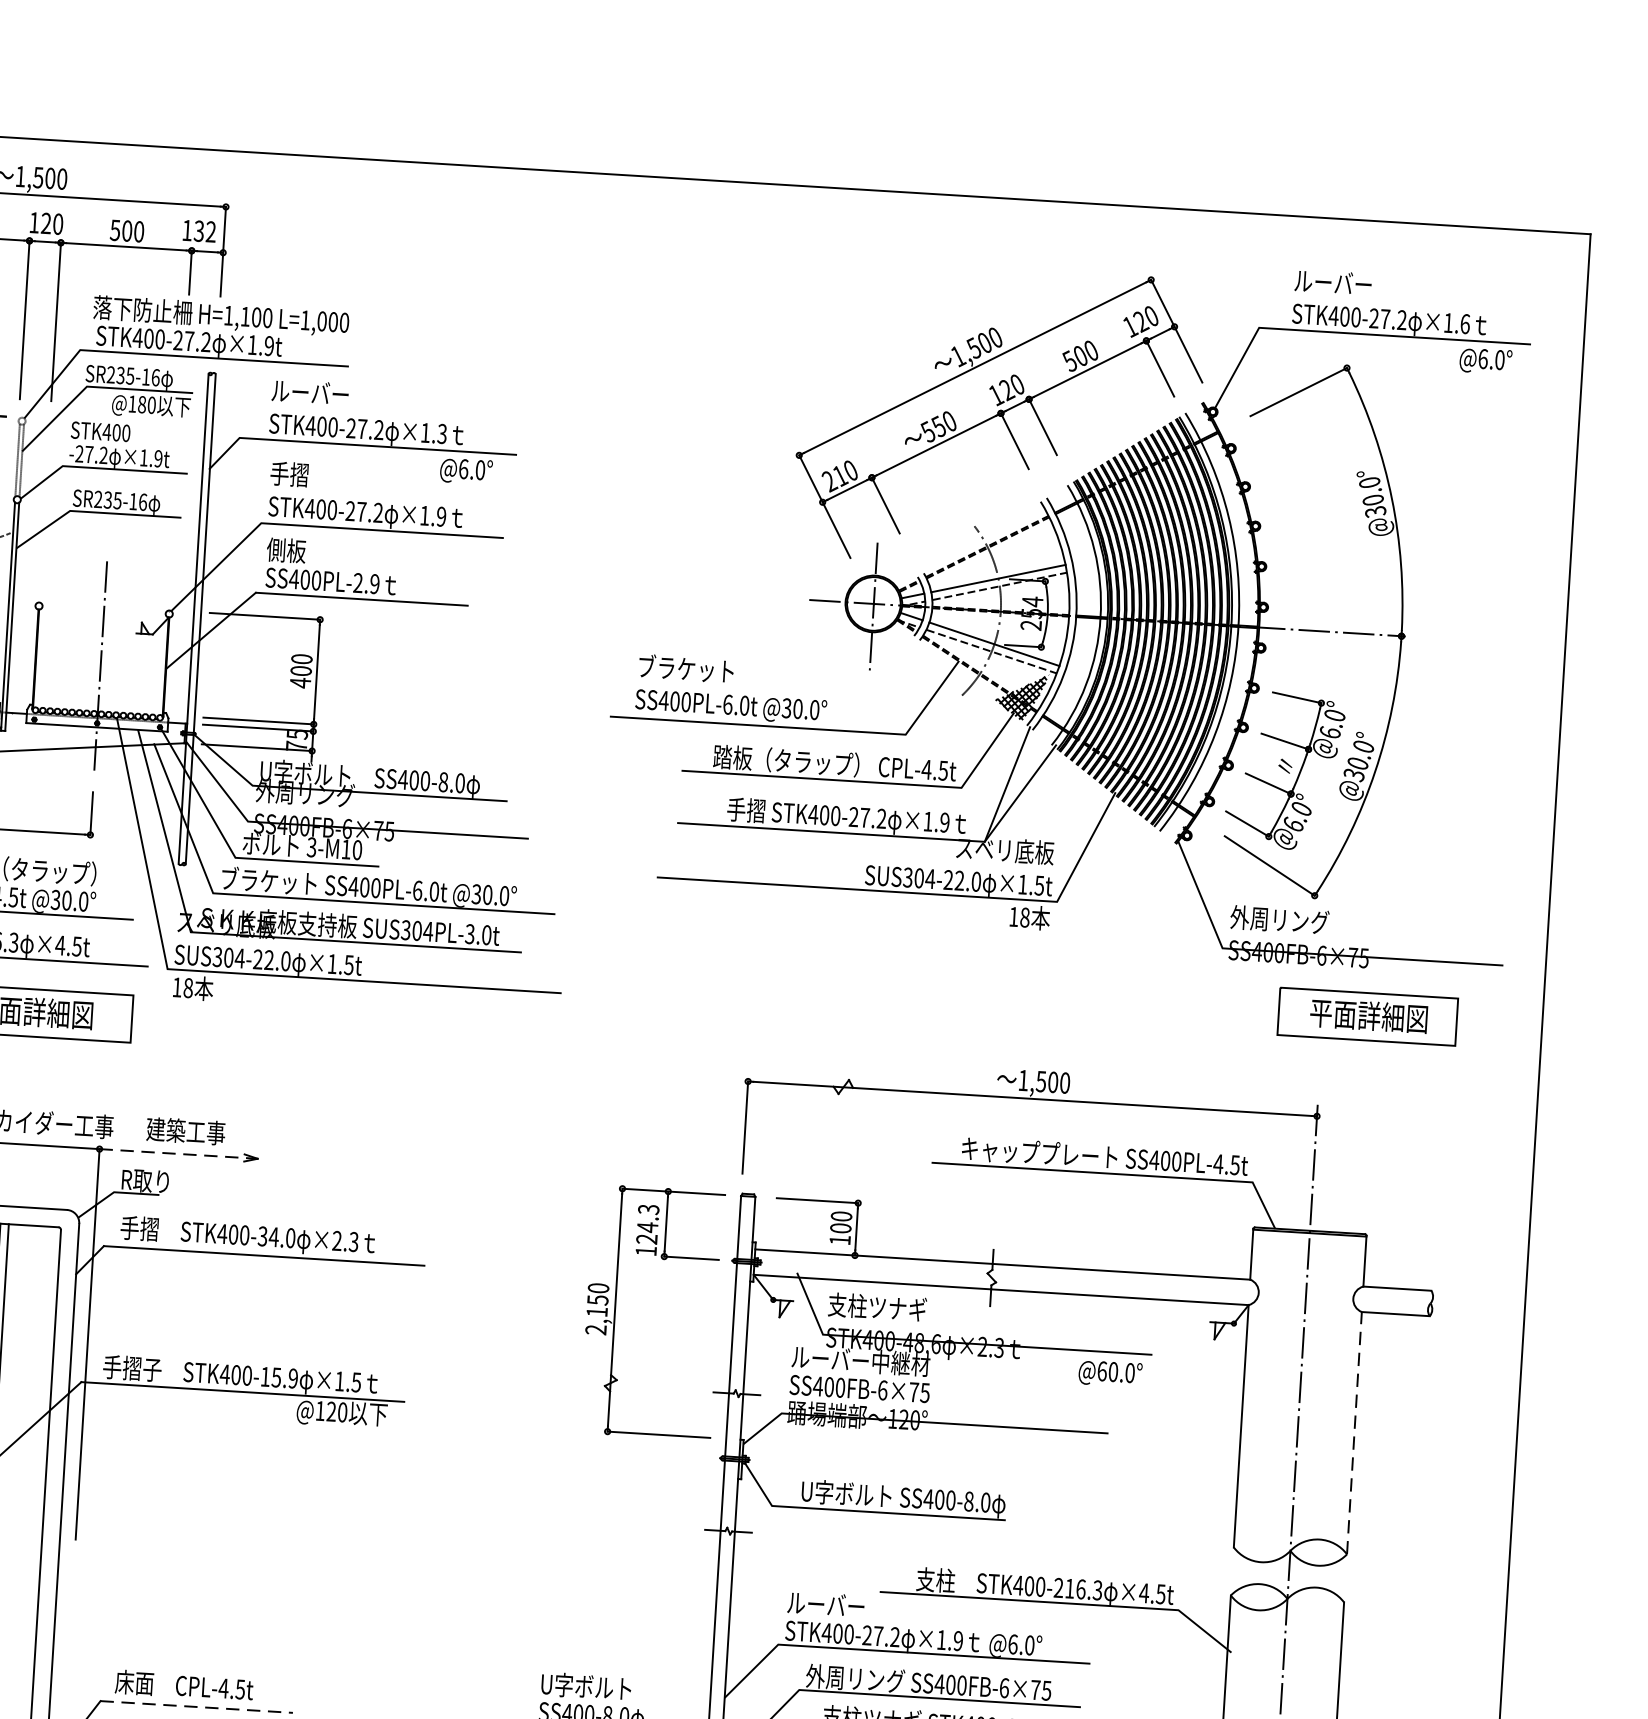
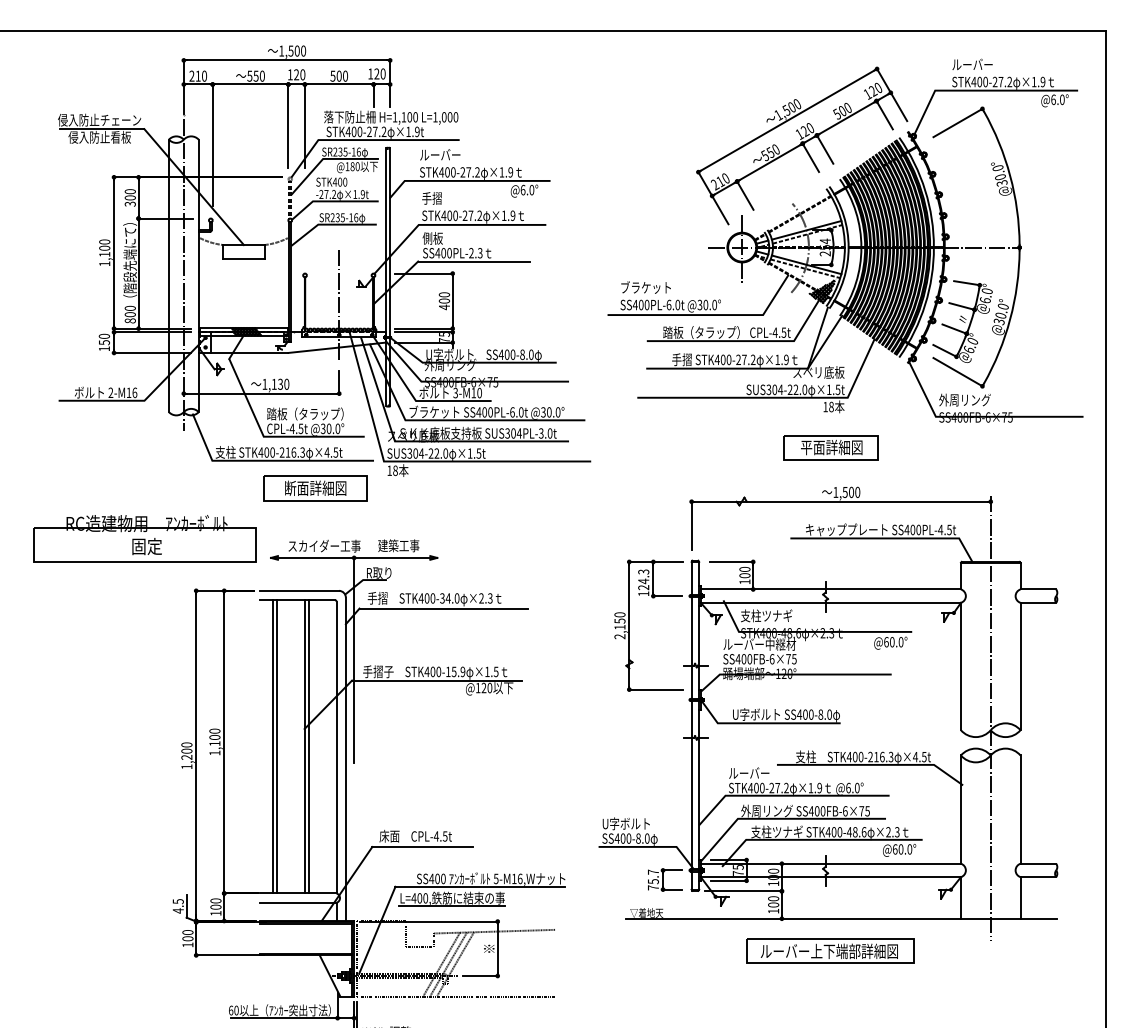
text: (204, 230) -> (379, 73), 132 -> 120
text: (1464, 322) -> (1042, 81), ×1.6 -> ×1.9
text: (441, 434) -> (510, 172), ×1.3 -> ×1.9
text: (373, 584) -> (479, 253), SS400PL-2.9 -> SS400PL-2.3
part: (1366, 1015) -> (830, 447), moved
line: (178, 1153) -> (395, 557), dashed -> solid
line: (1354, 1433) -> (1020, 666), dashed -> solid
line: (195, 1707) -> (422, 847), dashed -> solid

